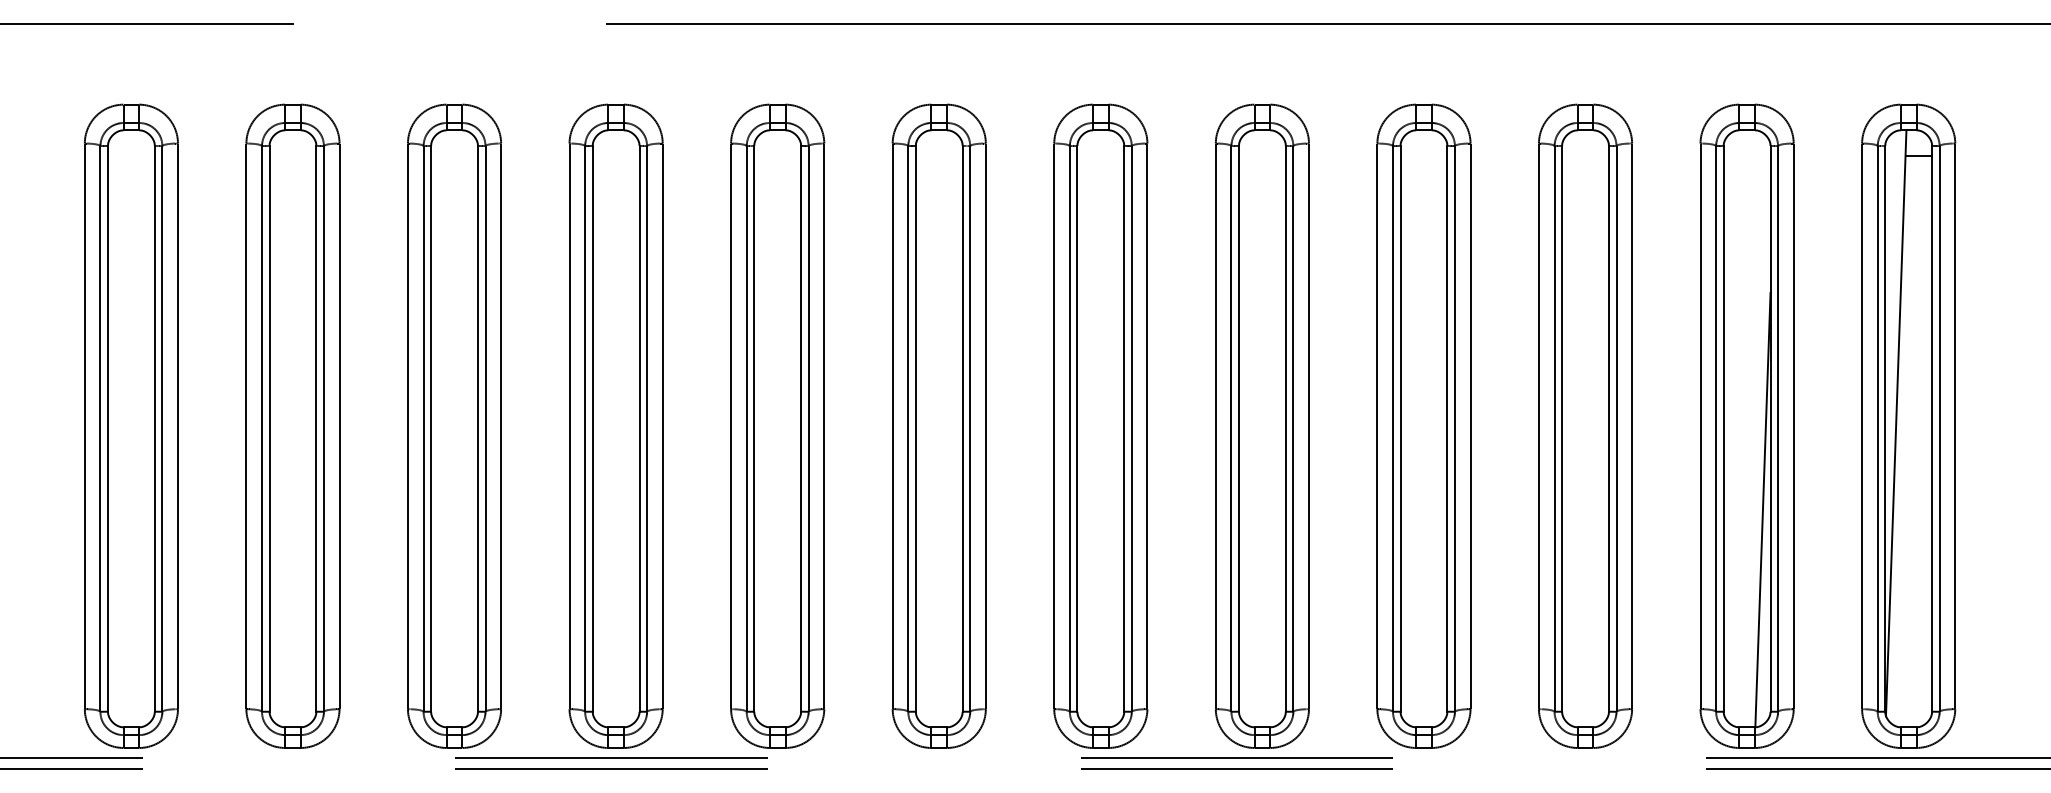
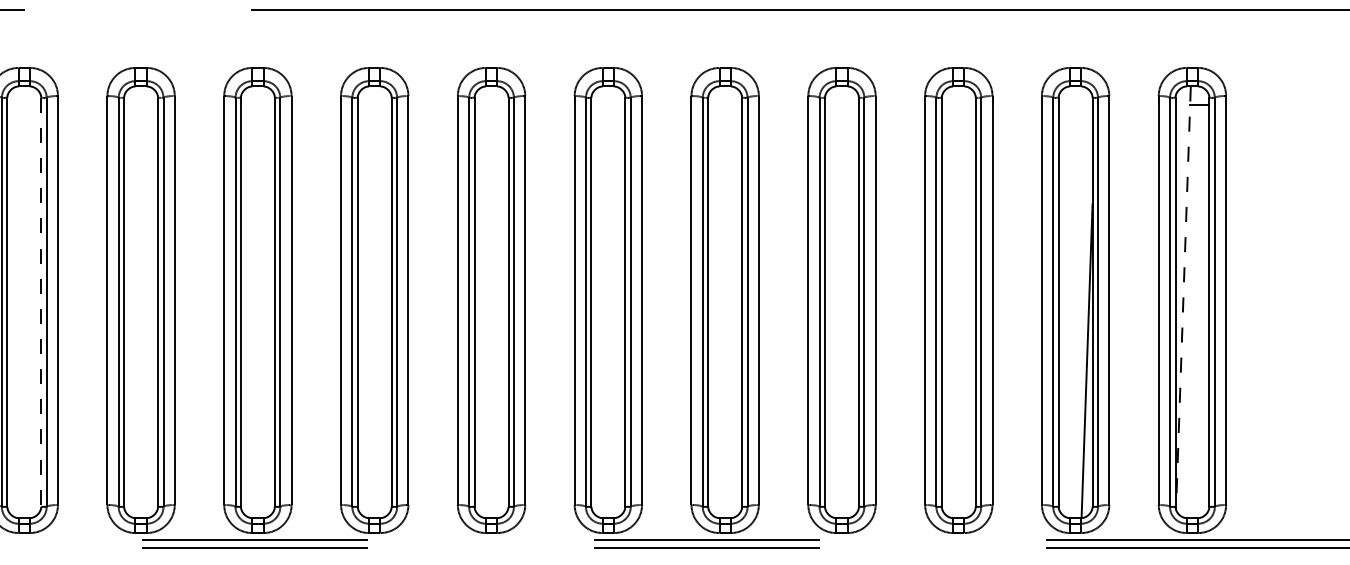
line: (1896, 423) -> (1183, 298), solid -> dashed
line: (316, 428) -> (41, 302), solid -> dashed

